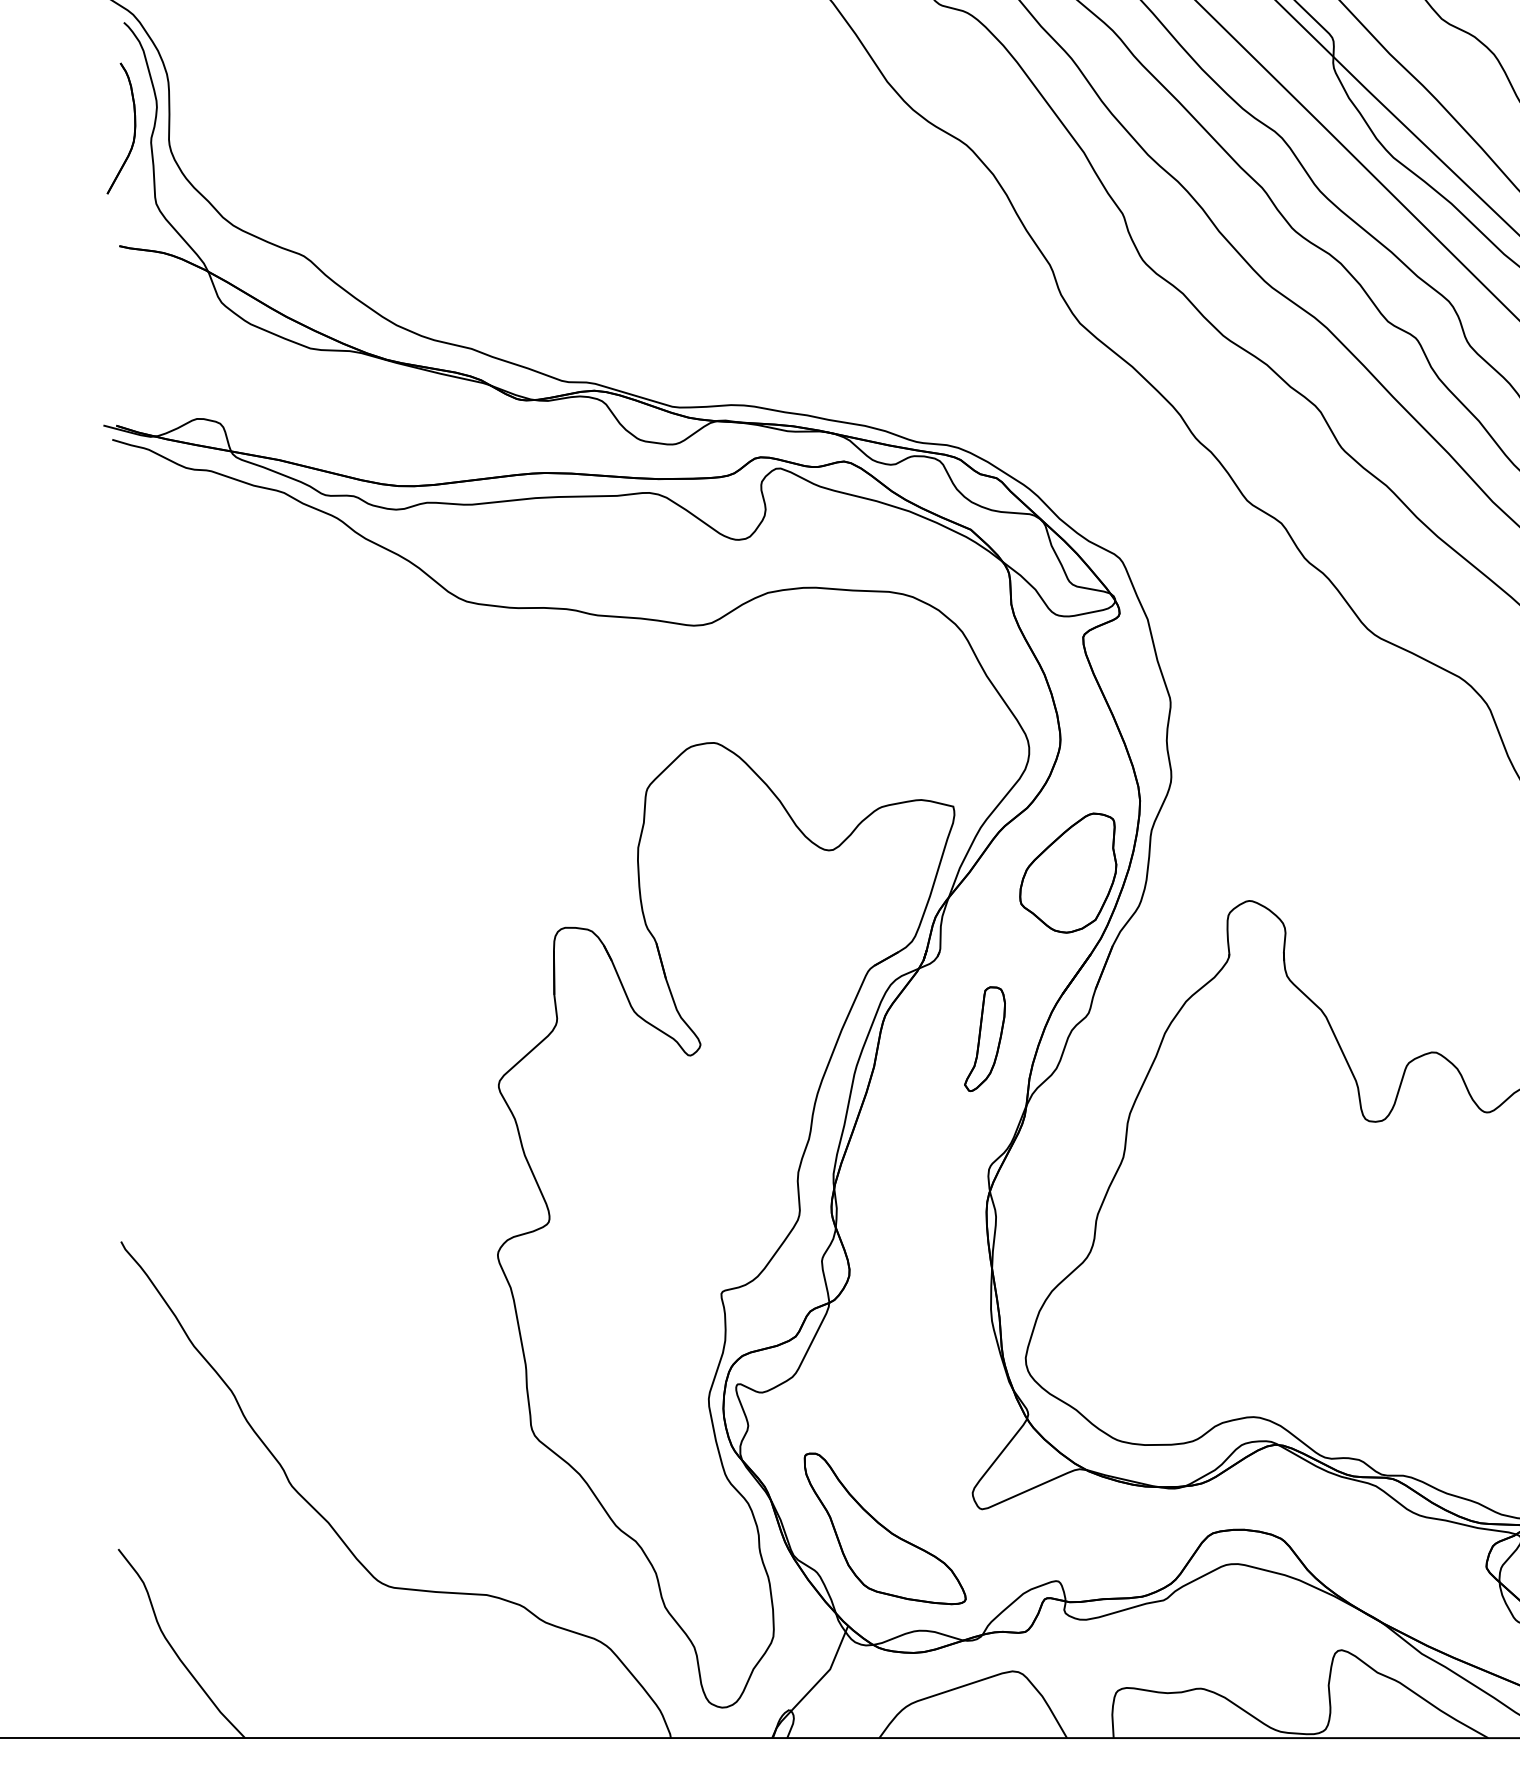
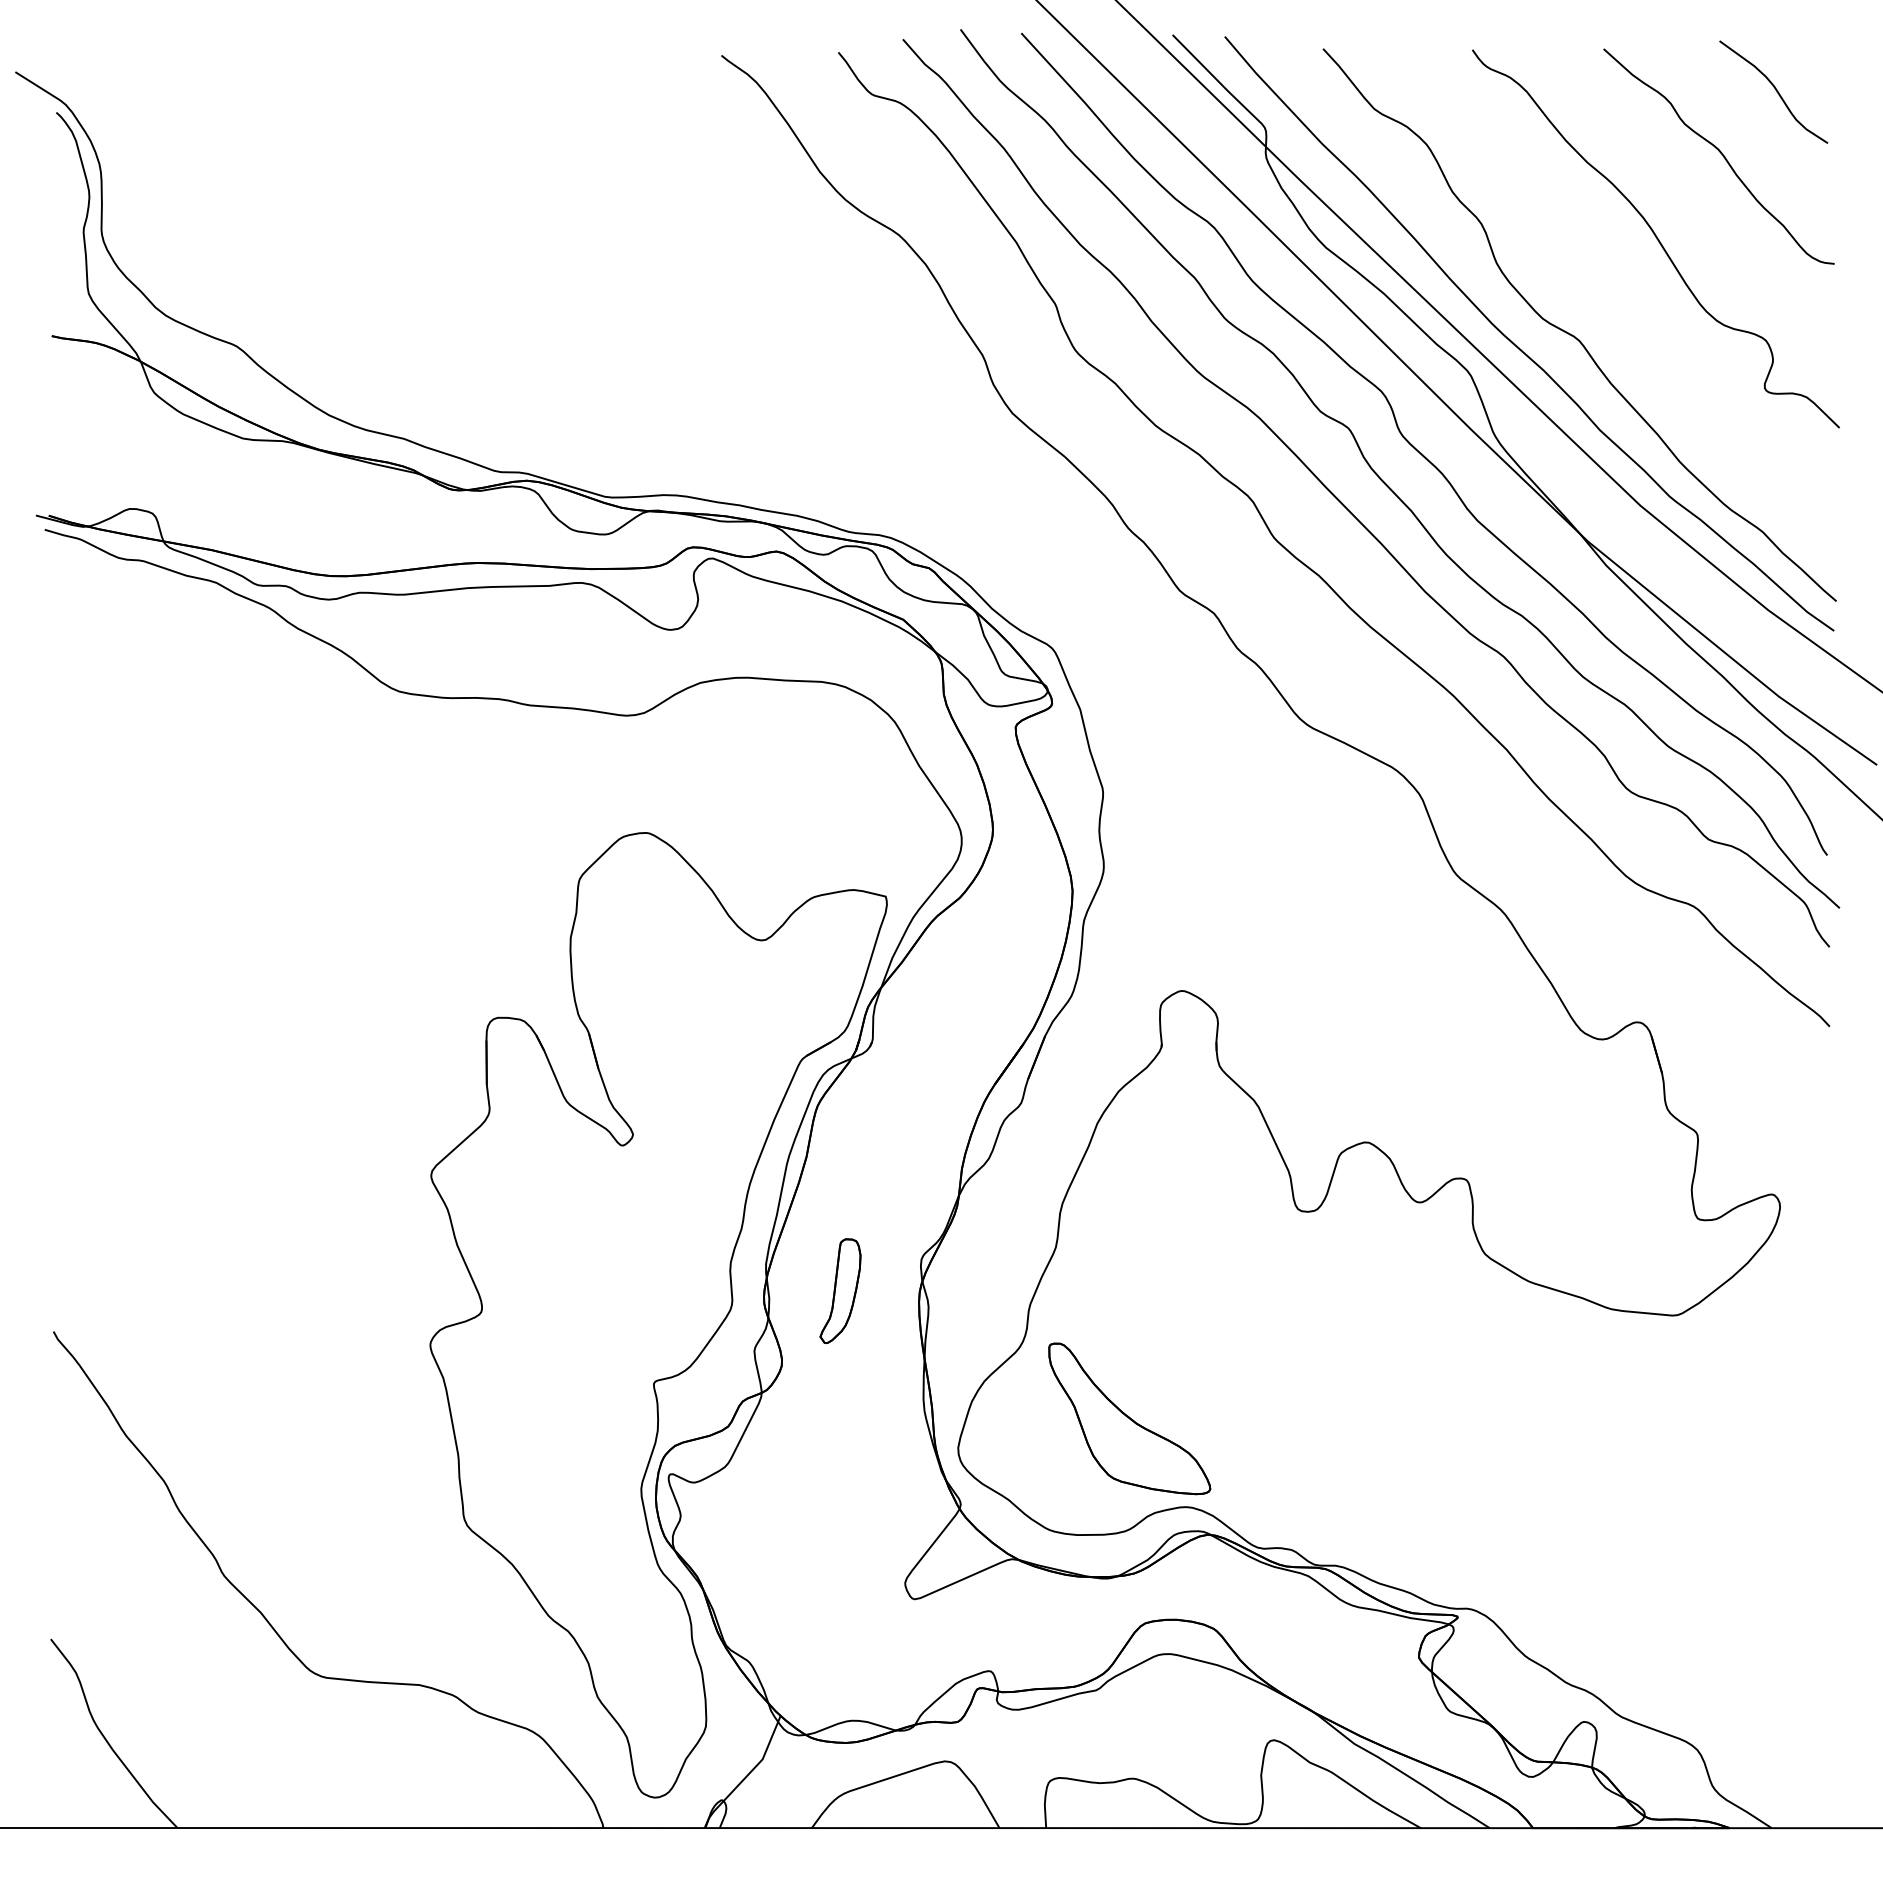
part: (134, 128) -> (66, 218), removed
part: (1068, 872) -> (1000, 962), removed
part: (985, 1038) -> (840, 1290), moved
part: (885, 1528) -> (1129, 1418), moved

